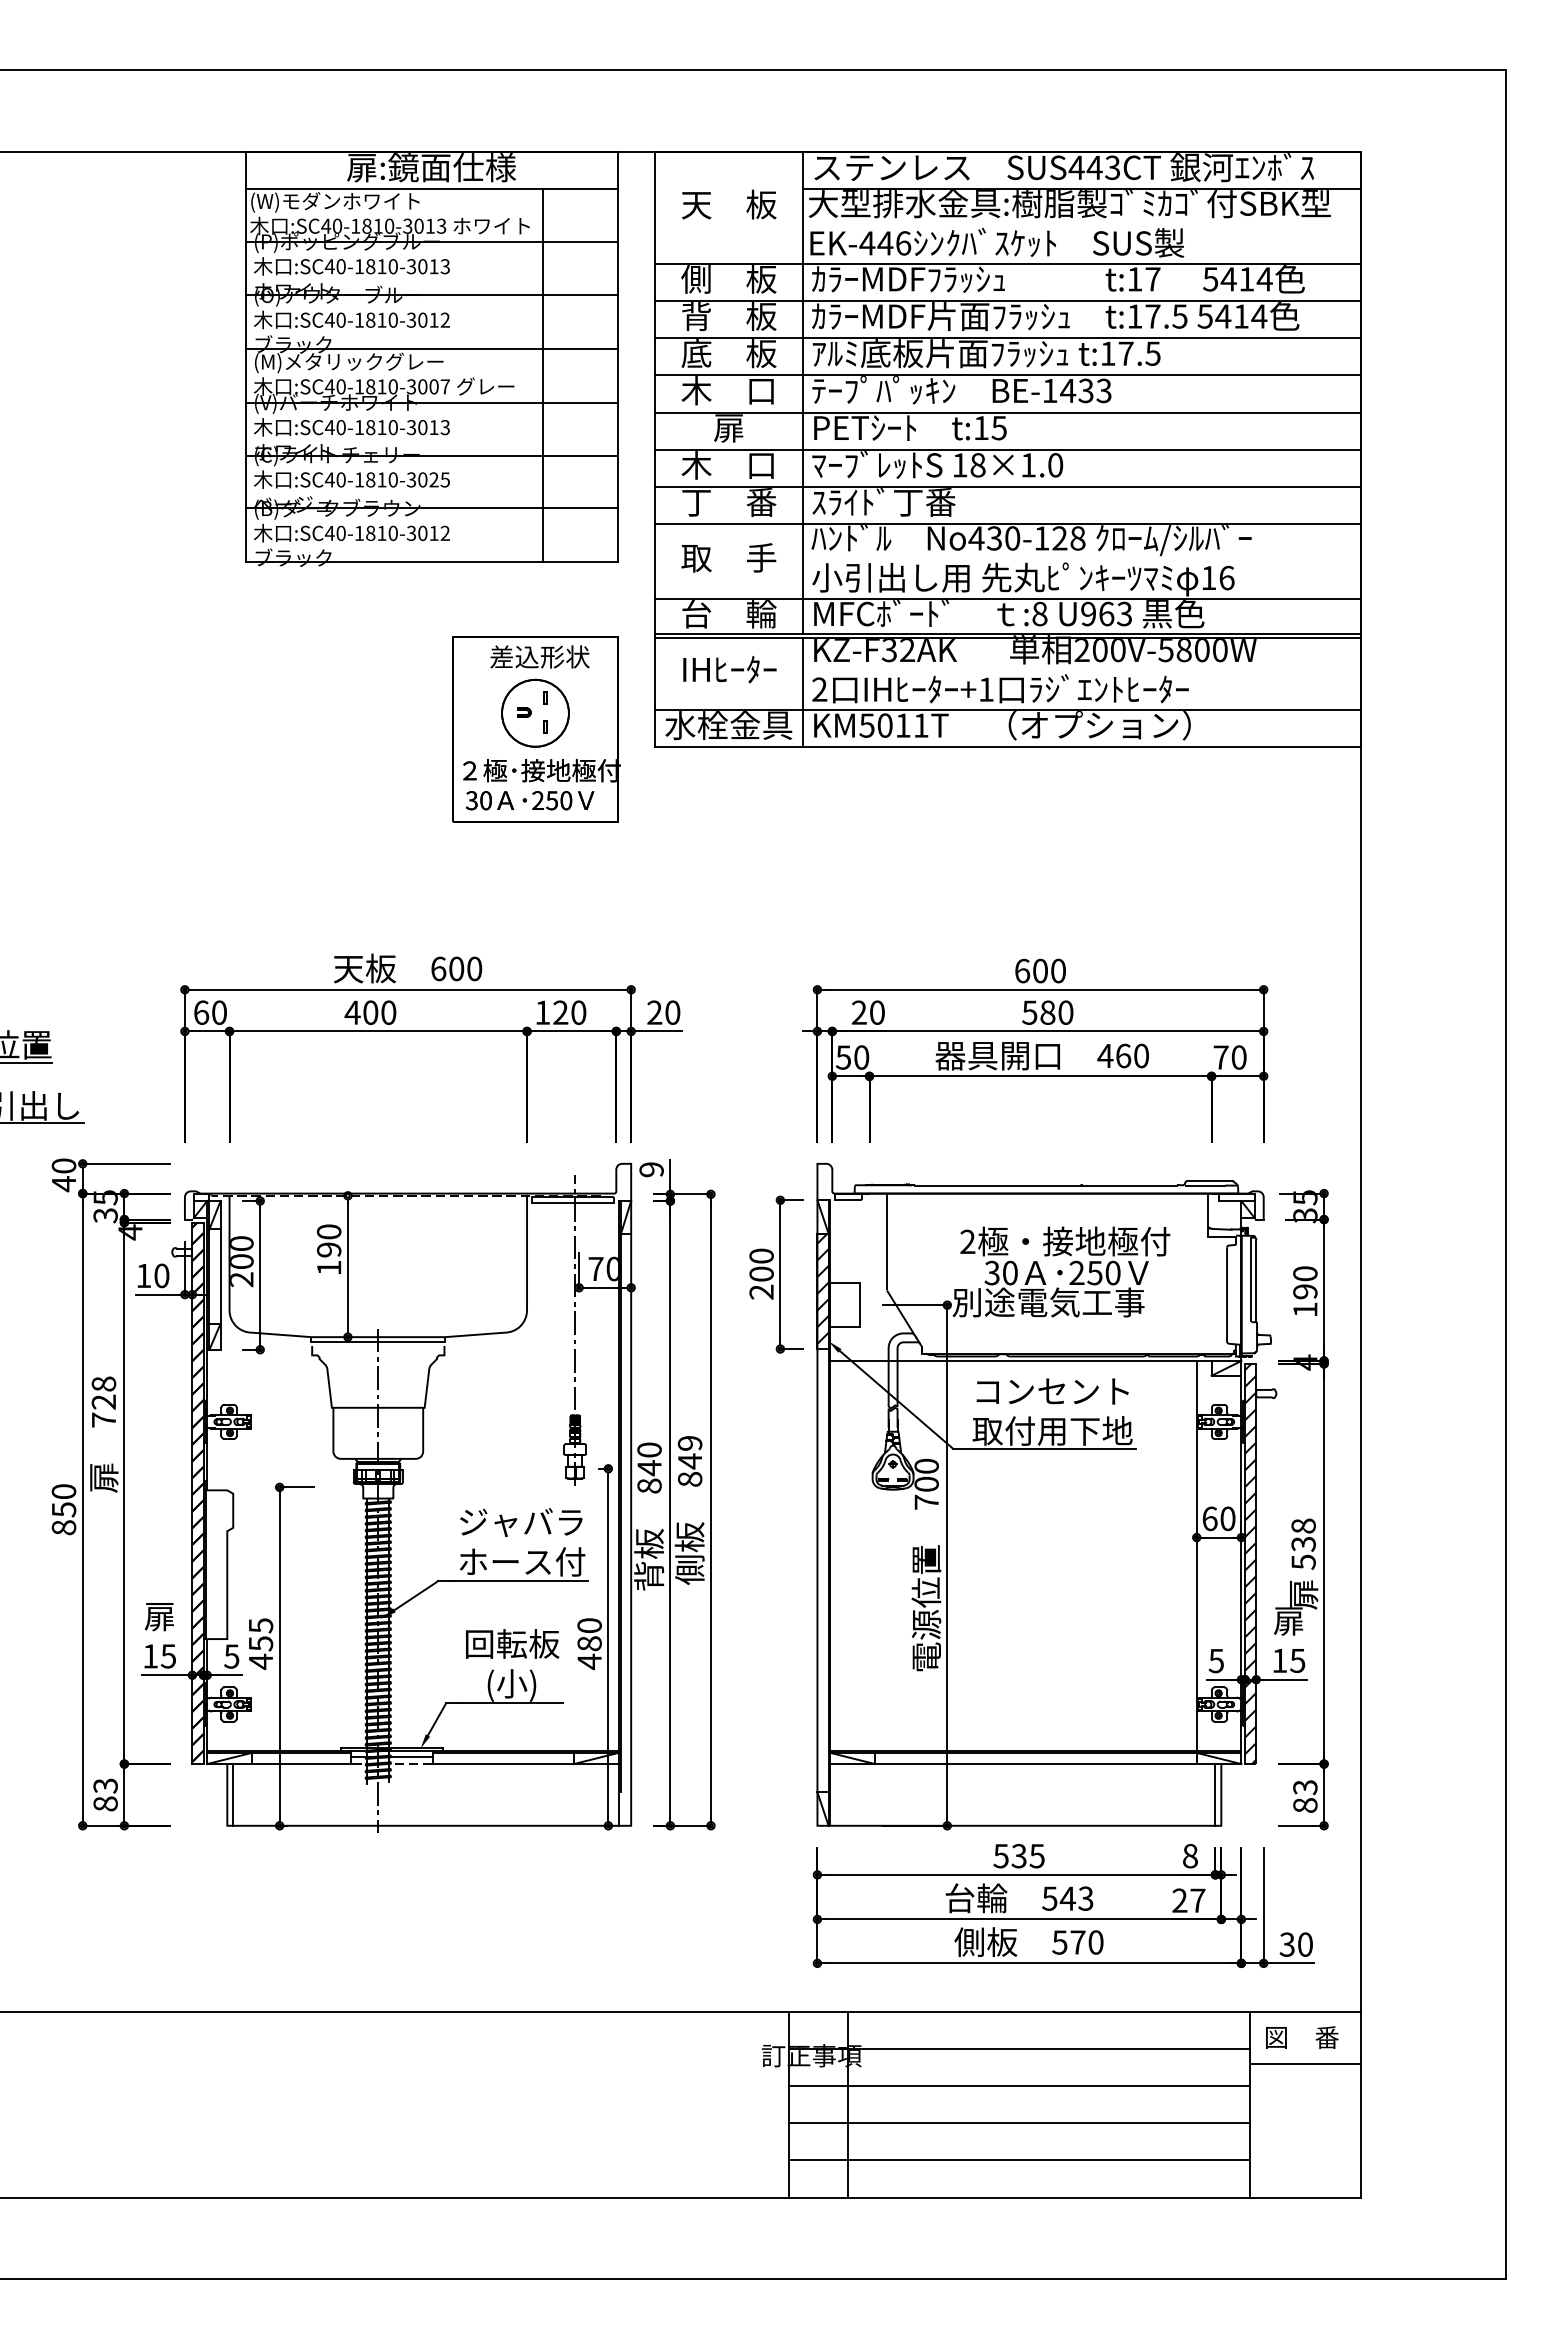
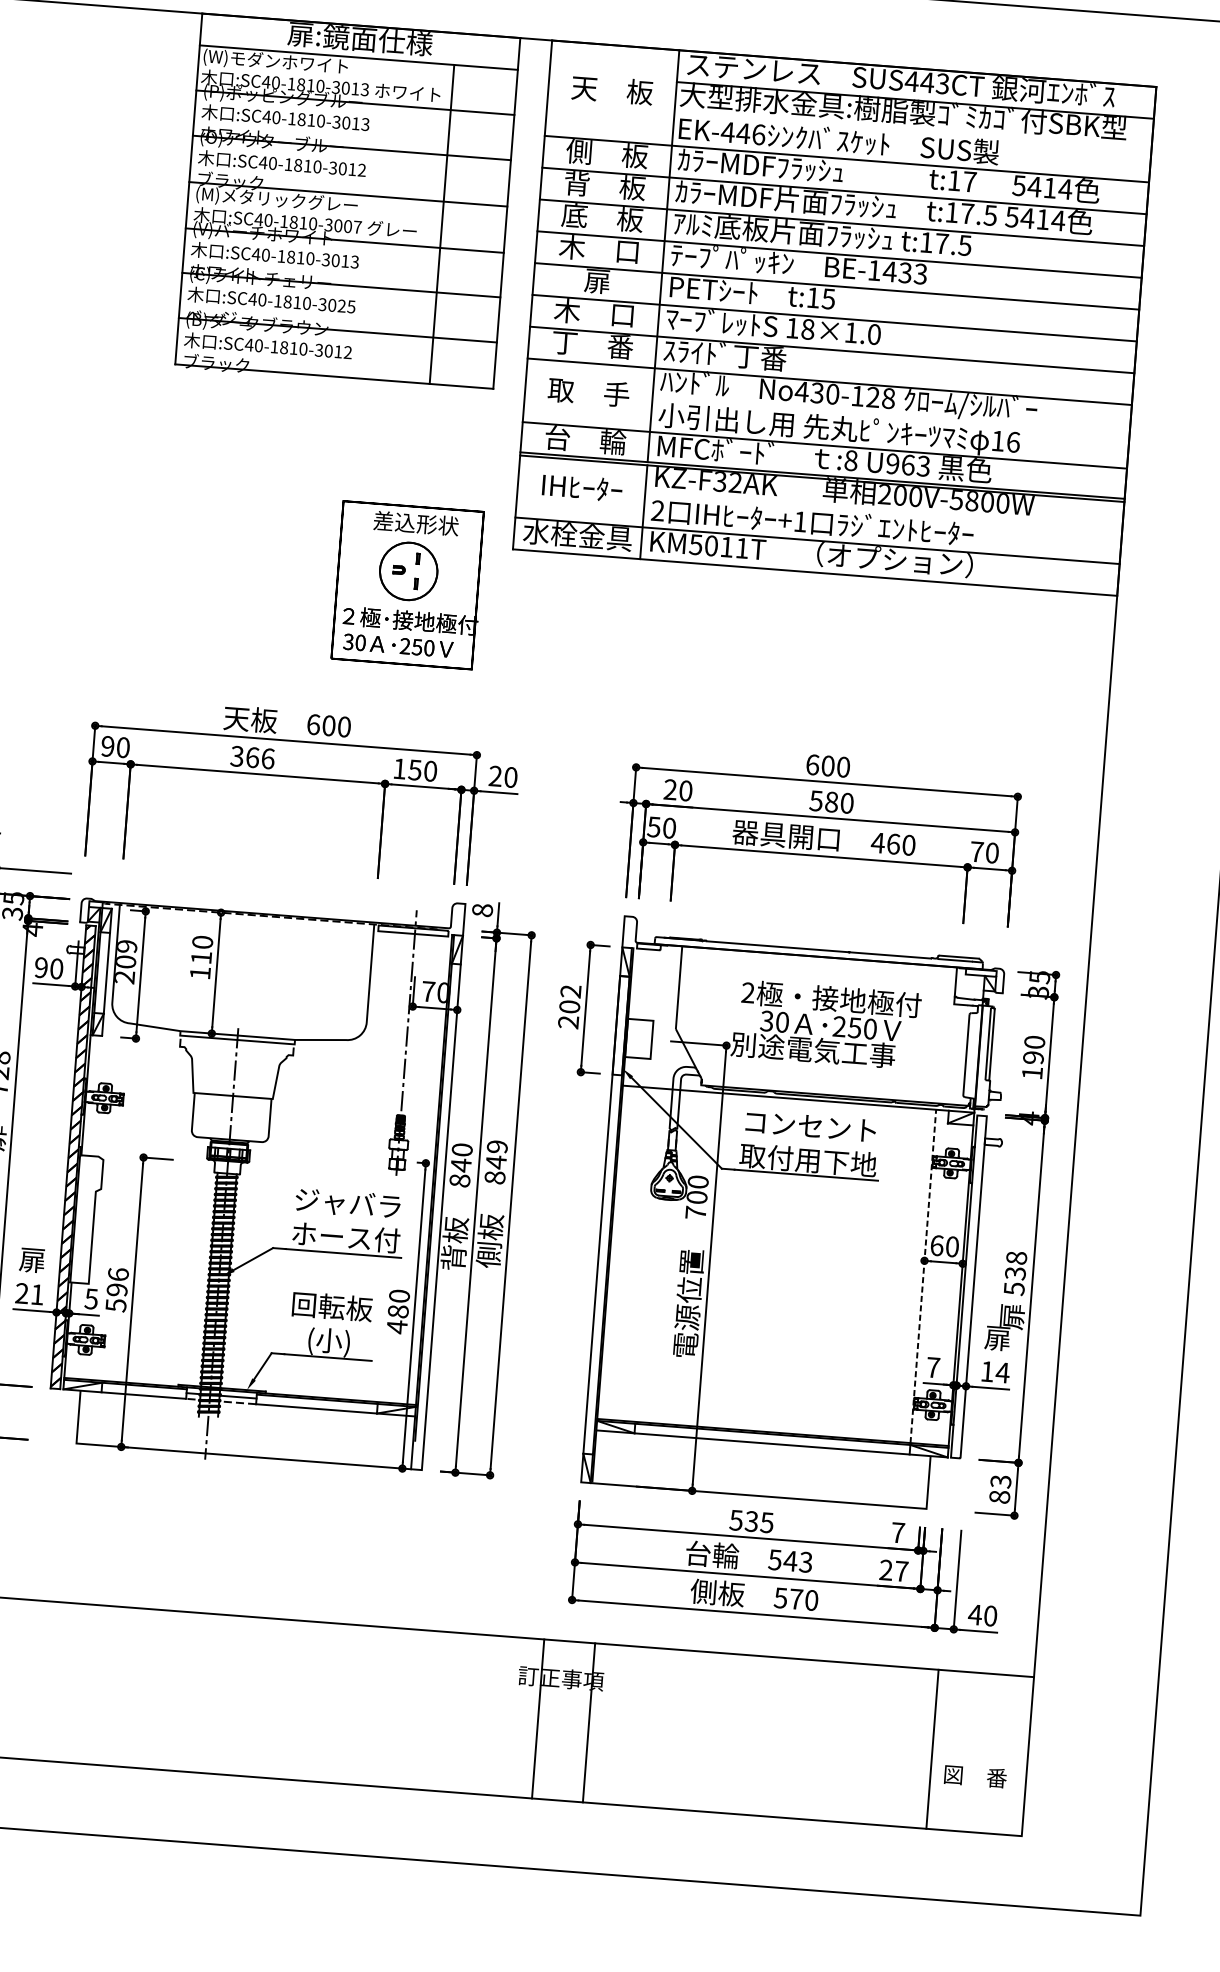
part: (536, 729) -> (408, 585), moved
text: (201, 1012) -> (107, 746), 60 -> 90
text: (370, 1012) -> (252, 757), 400 -> 366
text: (560, 1012) -> (414, 769), 120 -> 150
text: (651, 1169) -> (482, 910), 9 -> 8
text: (241, 1243) -> (126, 946), 200 -> 209
text: (329, 1249) -> (201, 957), 190 -> 110
text: (761, 1255) -> (570, 990), 200 -> 202
text: (143, 1275) -> (41, 967), 10 -> 90
hatch: (822, 1288) -> (620, 1023), removed
line: (1196, 1555) -> (923, 1276), solid -> dashed
hatch: (1250, 1563) -> (968, 1286), removed
text: (260, 1644) -> (116, 1290), 455 -> 596
text: (159, 1656) -> (29, 1294), 15 -> 21
text: (1216, 1661) -> (933, 1368), 5 -> 7
text: (1297, 1661) -> (1002, 1373), 15 -> 14
line: (233, 1794) -> (83, 1417), removed
line: (1215, 1794) -> (923, 1481), removed
text: (1190, 1856) -> (898, 1533), 8 -> 7
text: (1287, 1944) -> (975, 1614), 30 -> 40
text: (1302, 2037) -> (975, 1776), moved
line: (1018, 2048) -> (738, 1686), removed
line: (1305, 2063) -> (982, 1717), removed
line: (1018, 2086) -> (735, 1718), removed
line: (1018, 2123) -> (733, 1750), removed
line: (1018, 2160) -> (731, 1781), removed

